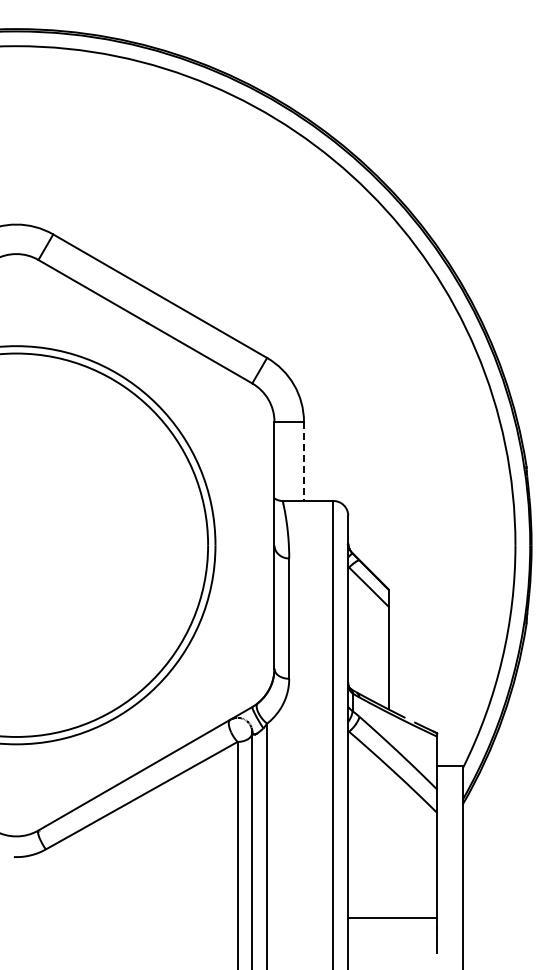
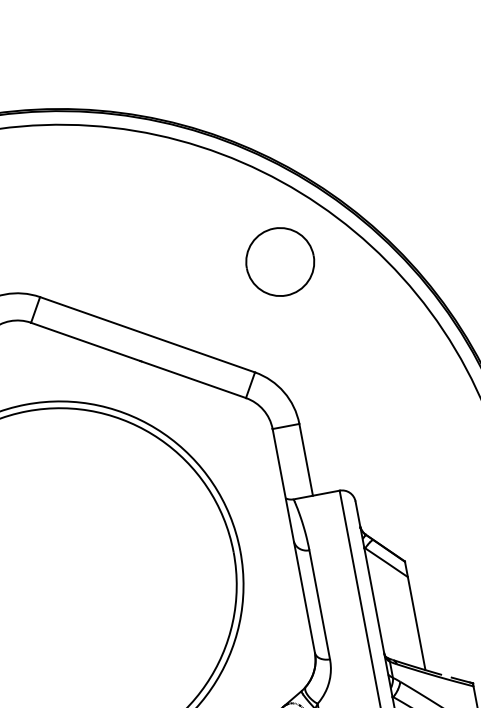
part: (315, 245) -> (279, 262), added
line: (303, 461) -> (305, 460), dashed -> solid

